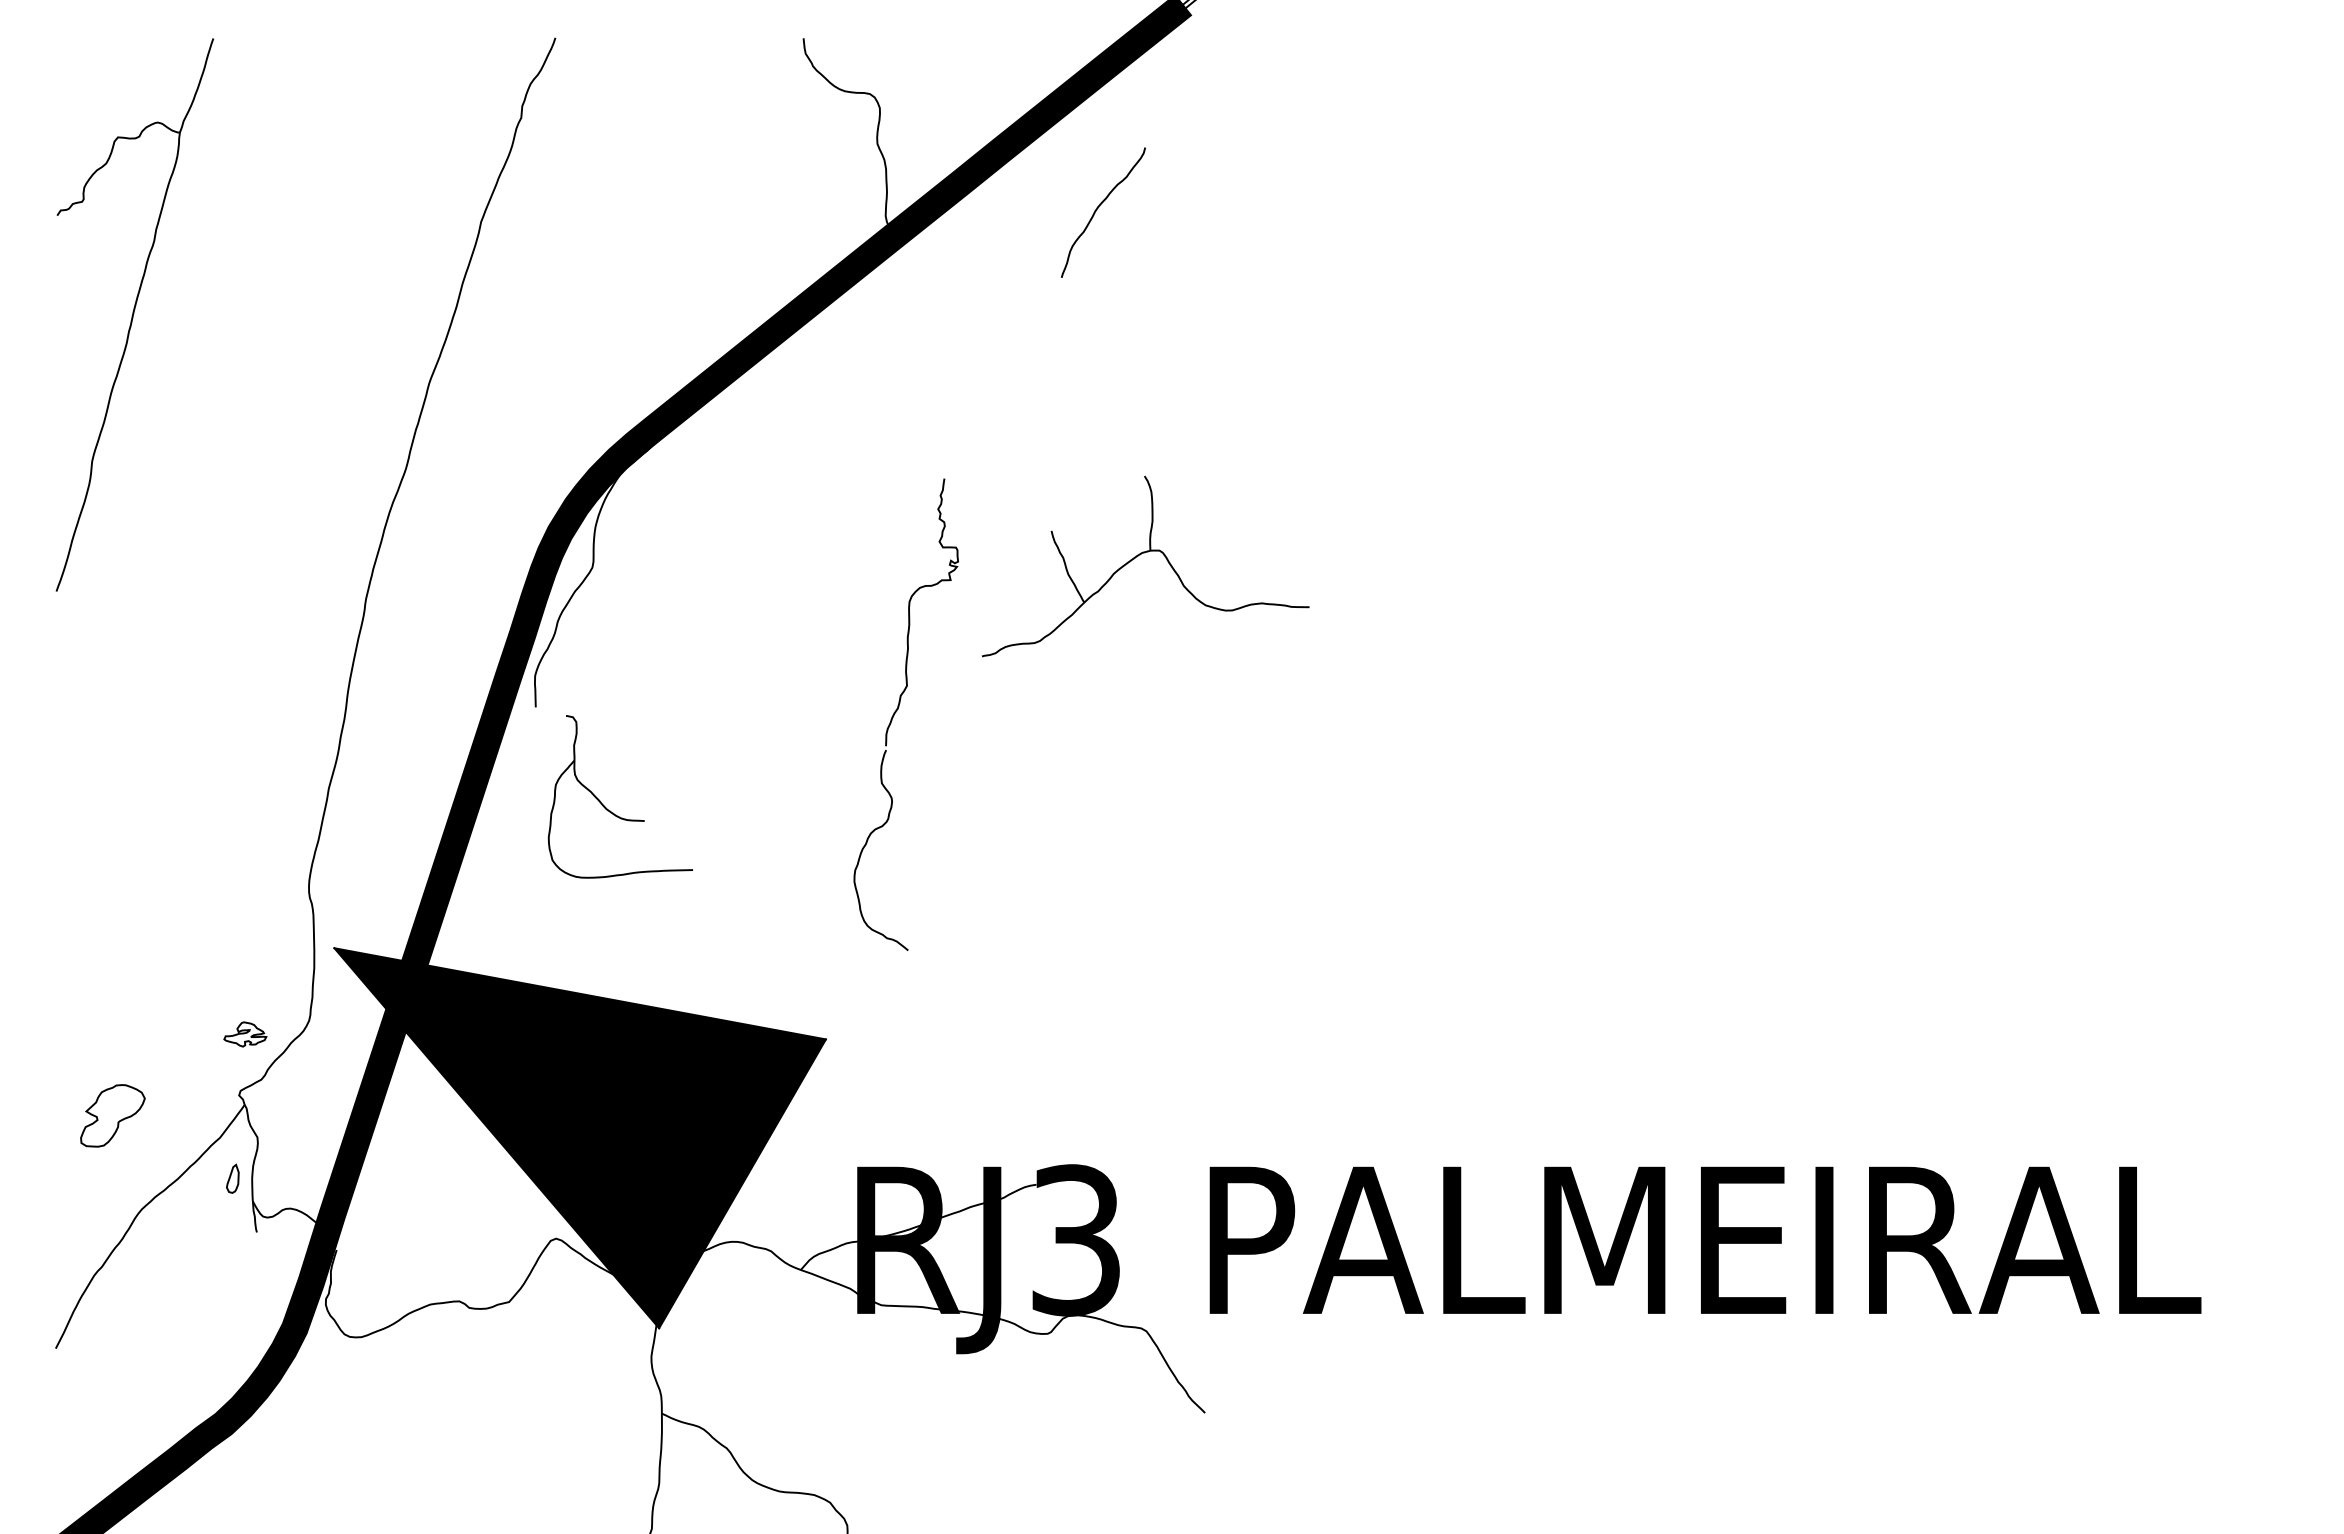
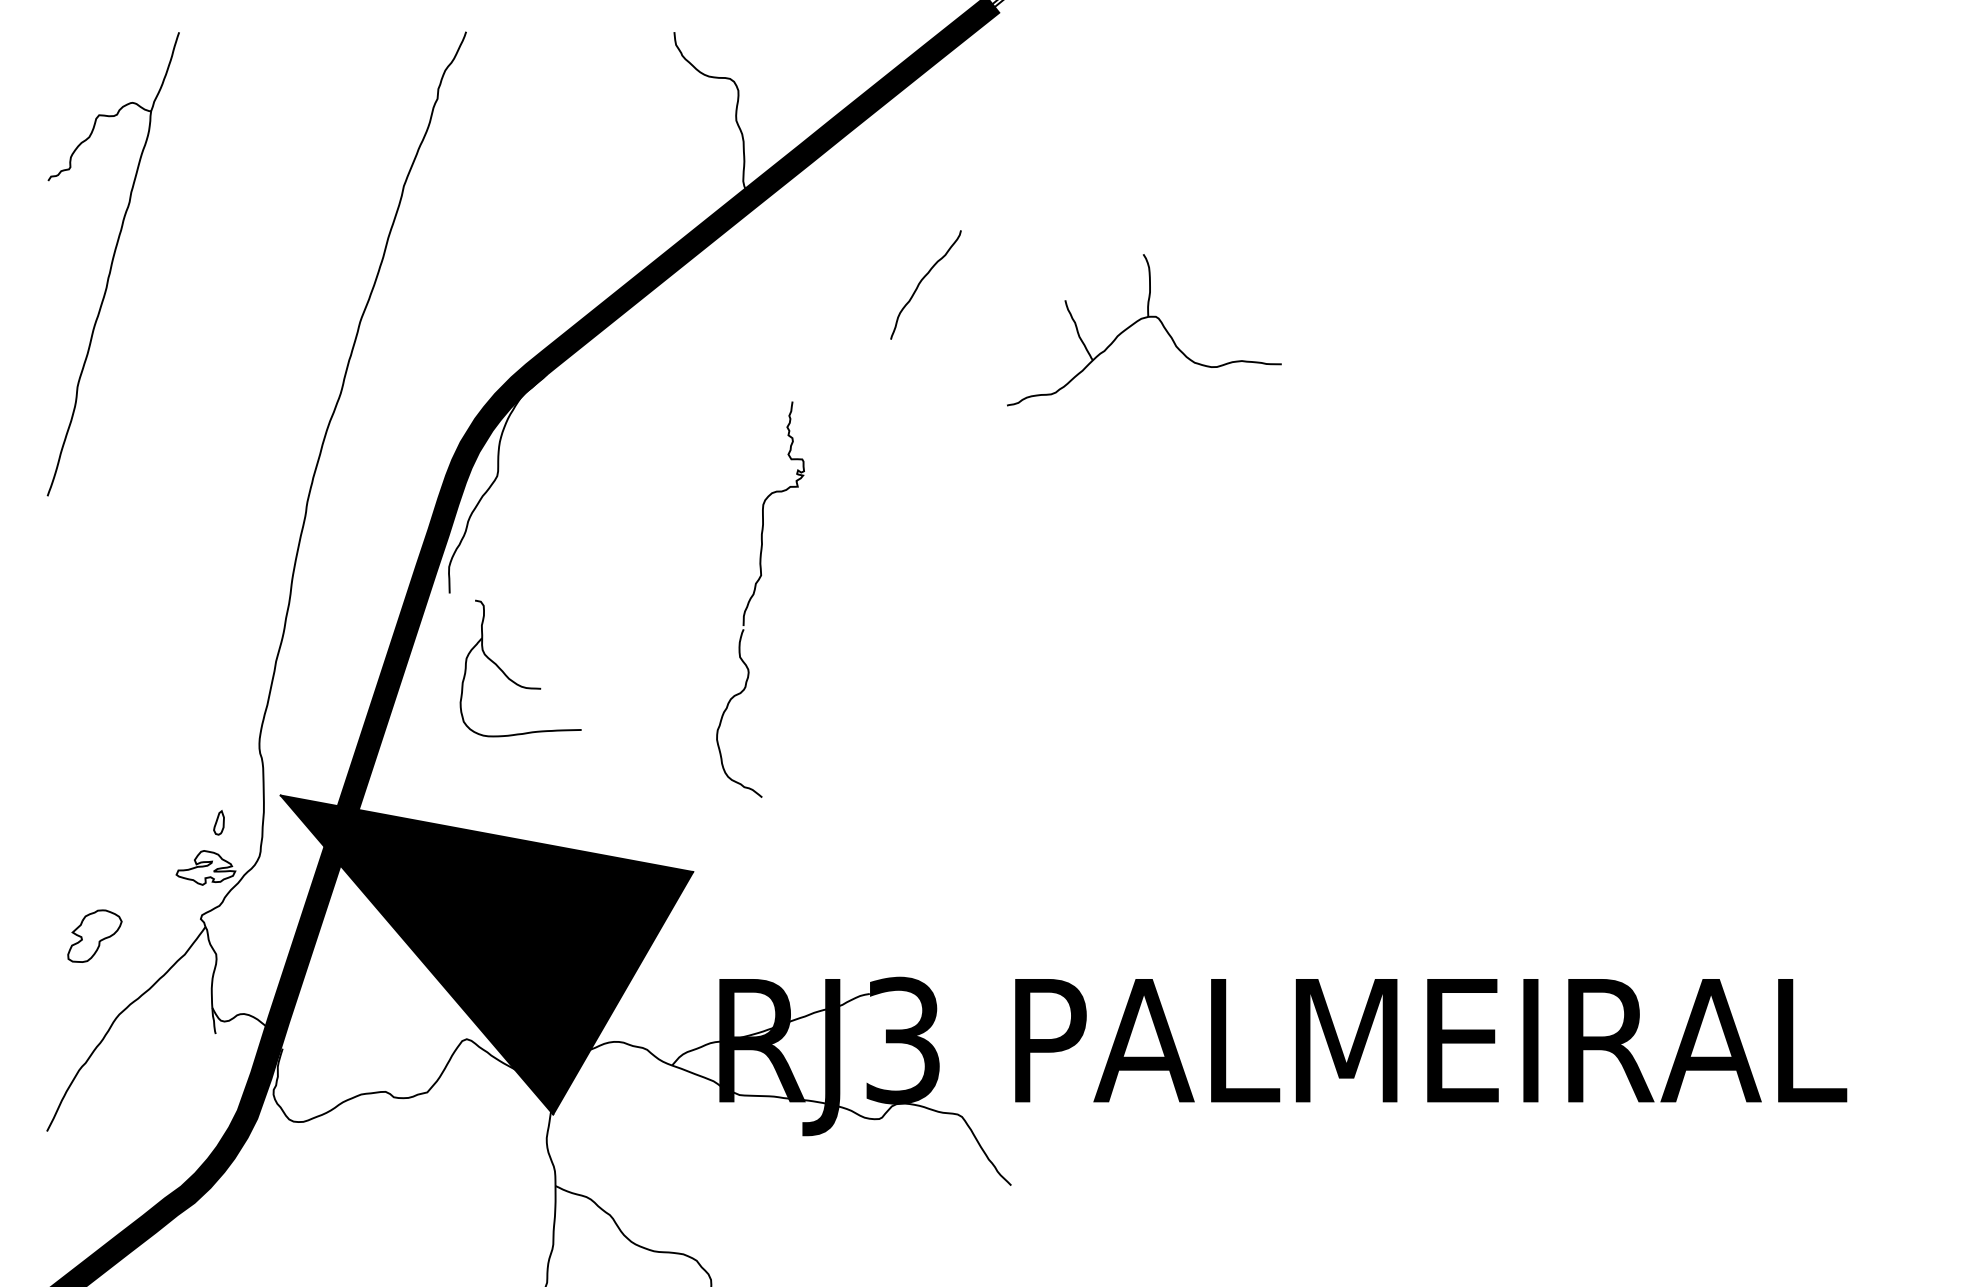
curve: (1099, 207) -> (922, 280), moved
part: (1140, 555) -> (1139, 320), moved
part: (245, 1034) -> (206, 867), size x1.67
part: (232, 1178) -> (218, 822), moved

